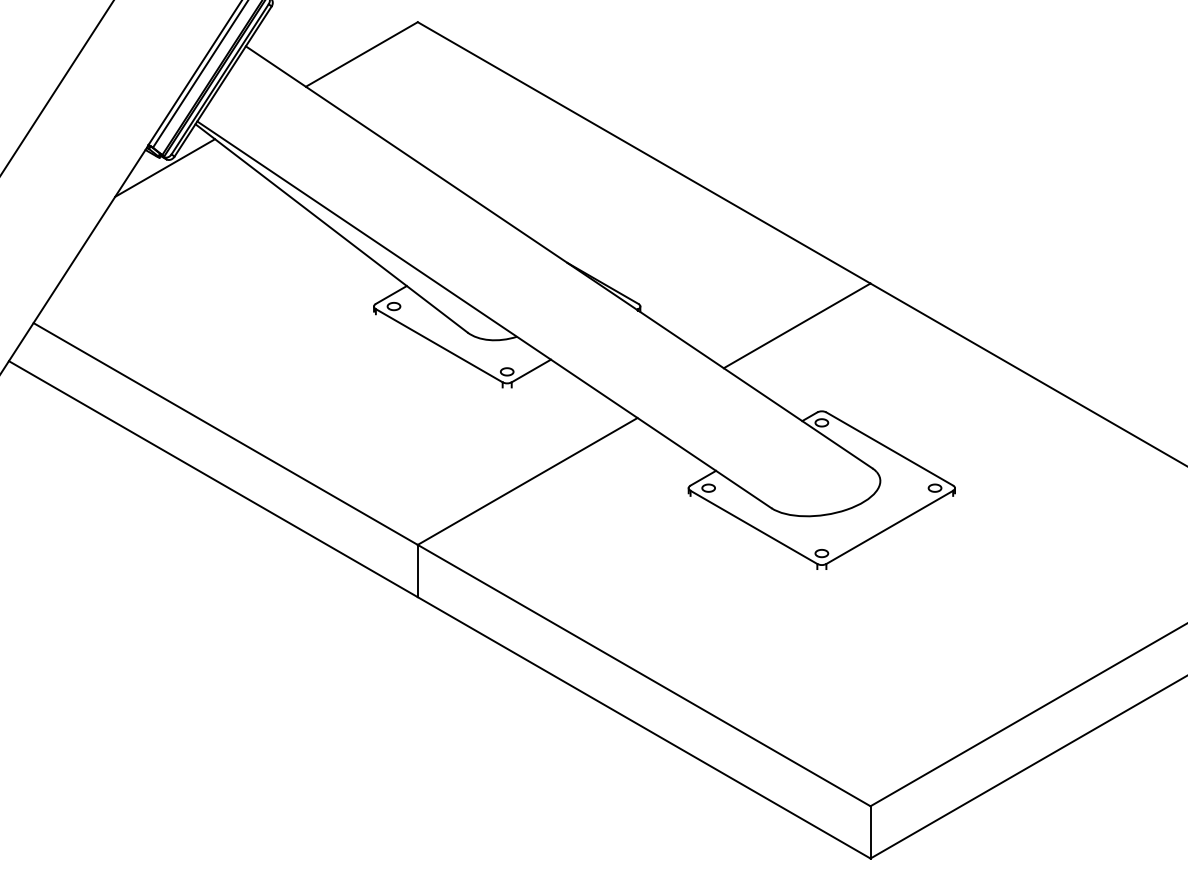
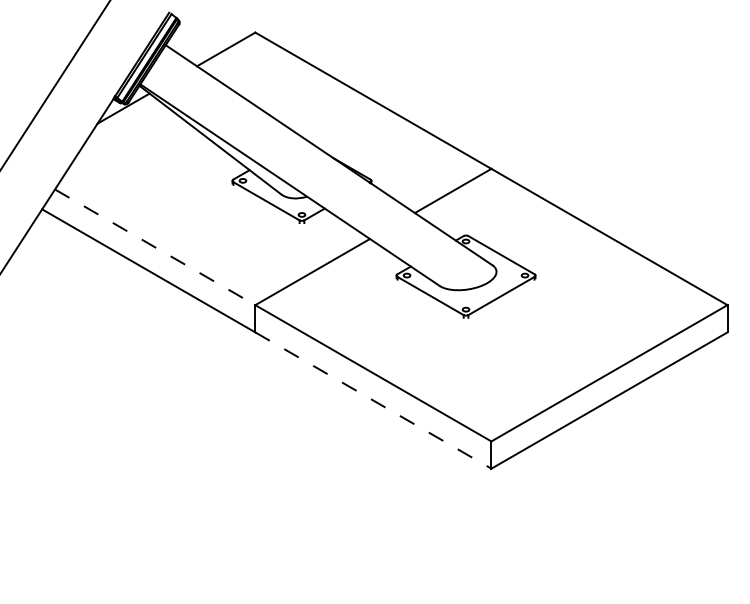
line: (226, 434) -> (155, 247), solid -> dashed
line: (644, 727) -> (373, 400), solid -> dashed

